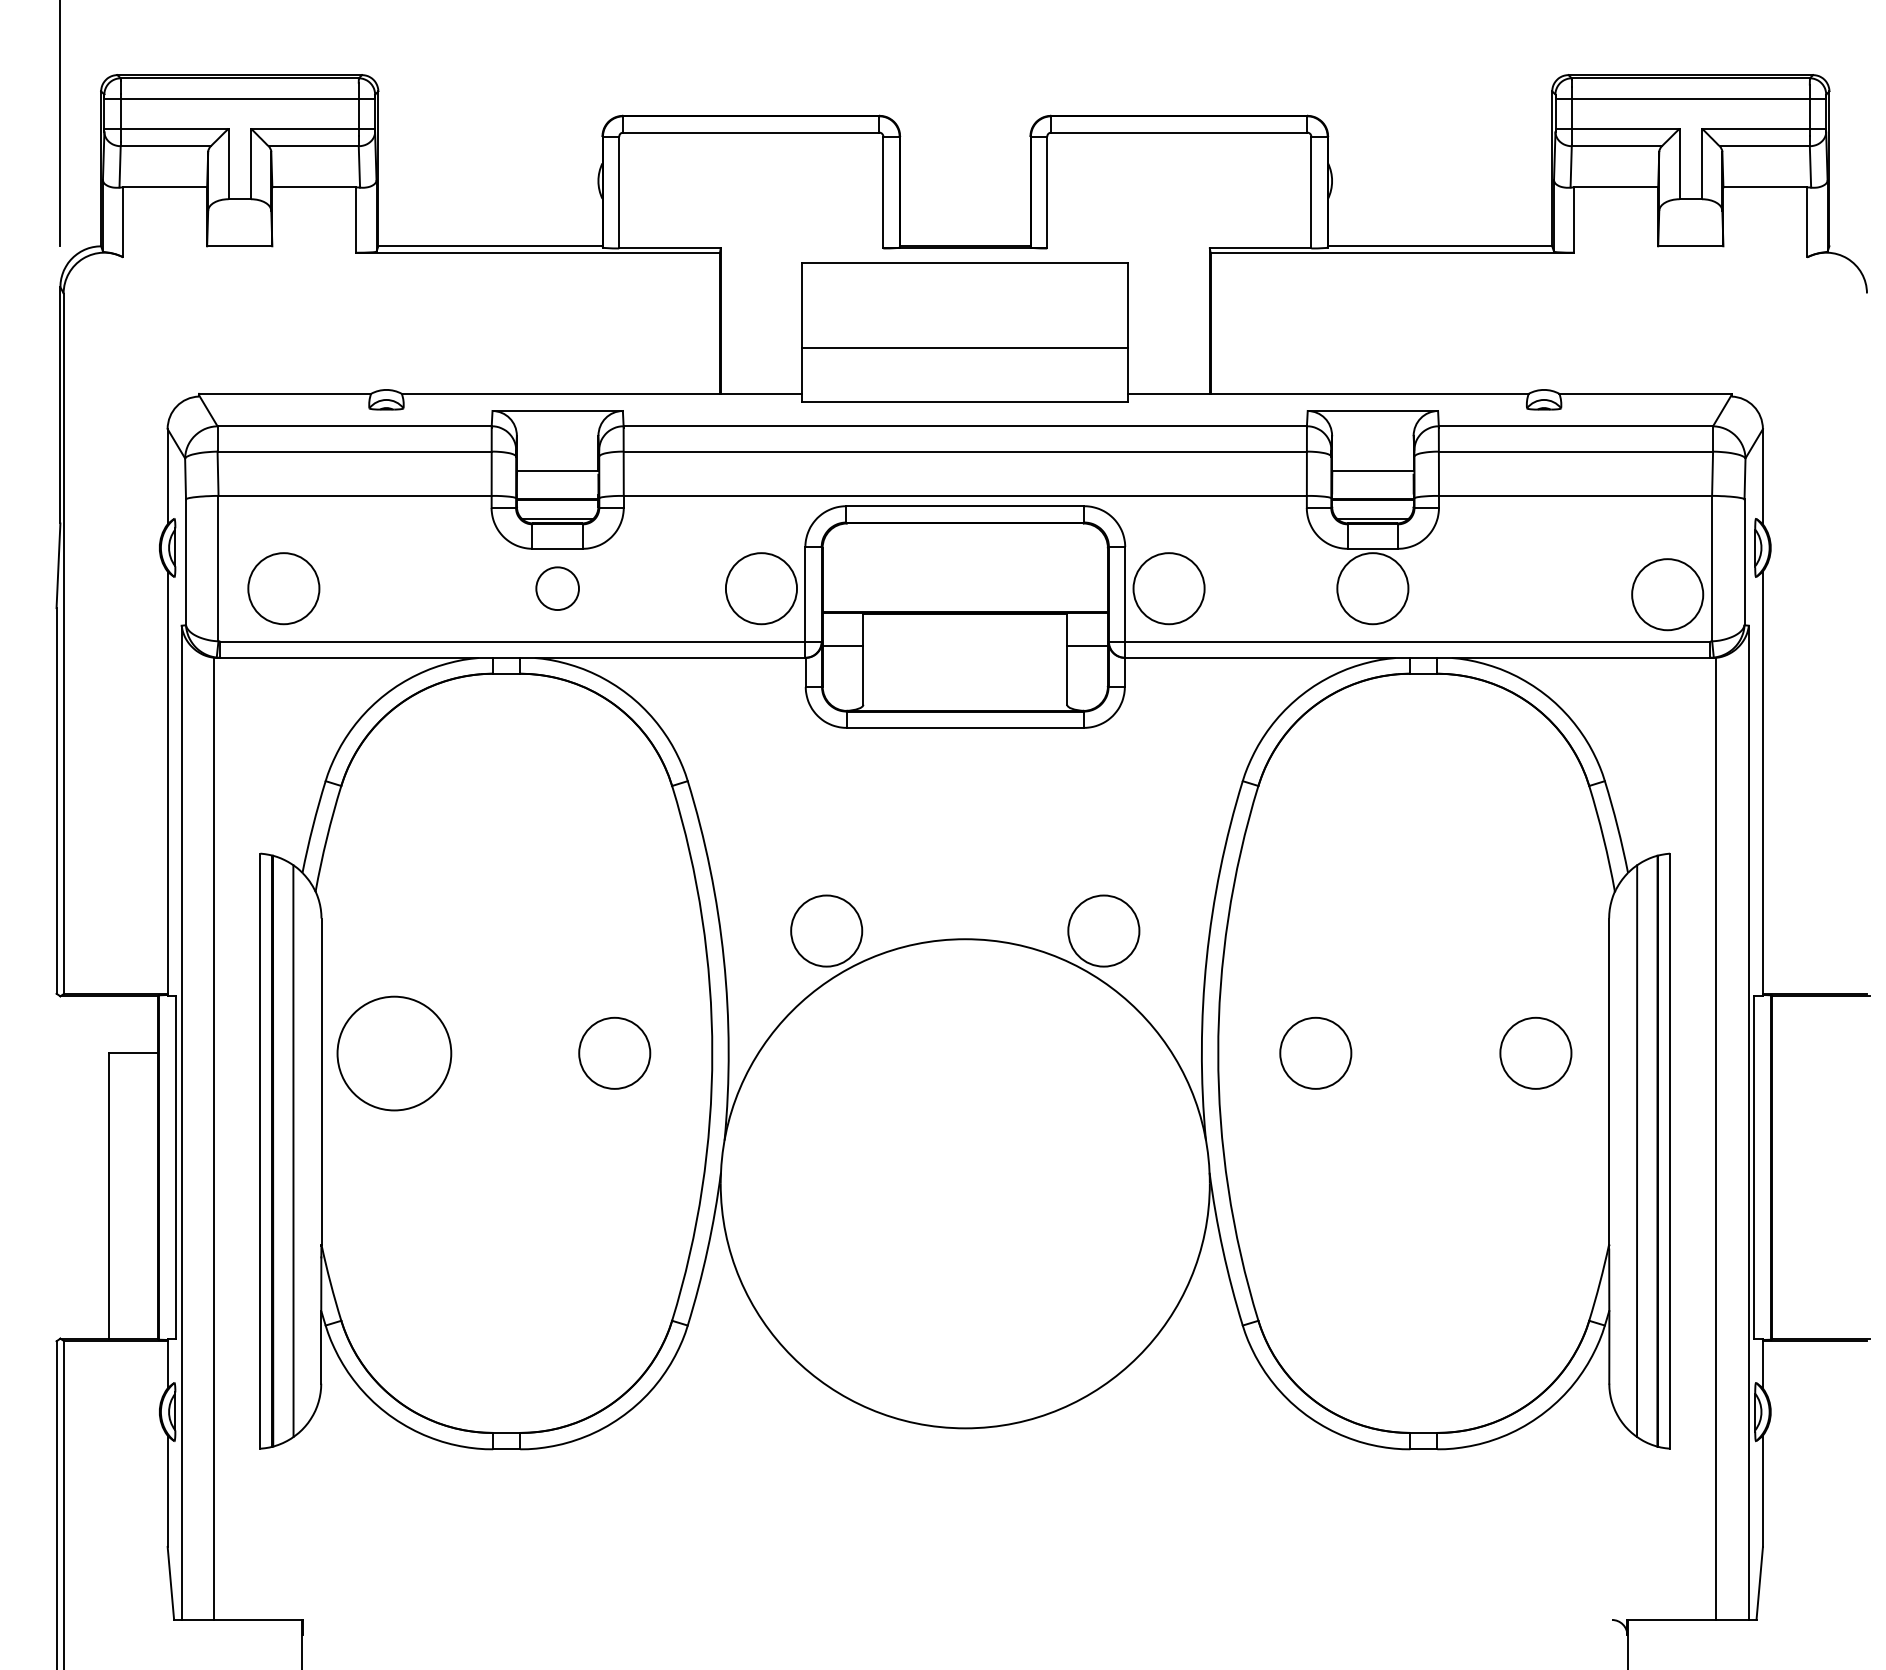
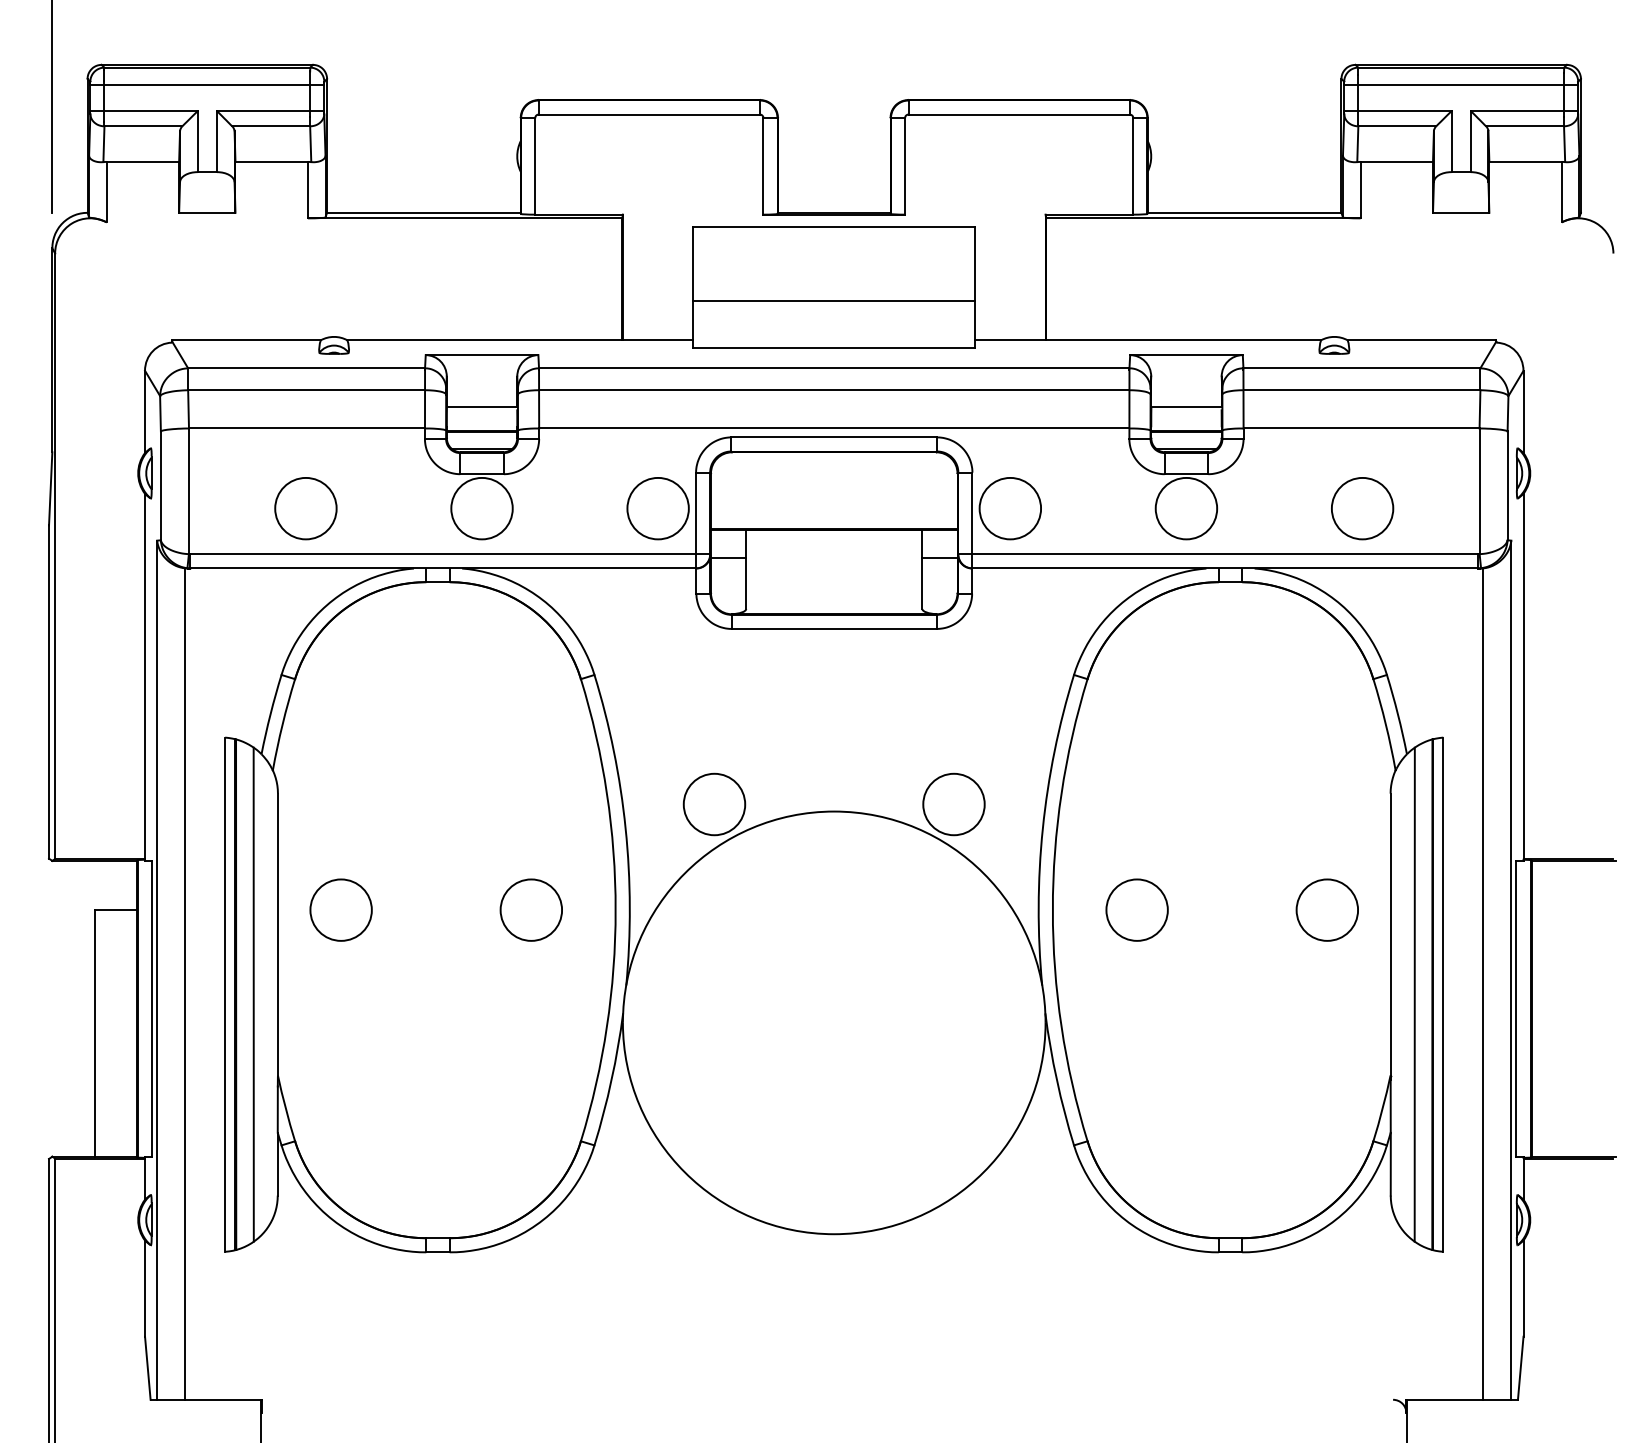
circle: (283, 588) -> (305, 508), moved
circle: (557, 588) -> (481, 508), size x1.67
circle: (1667, 594) -> (1362, 508), moved
circle: (394, 1052) -> (341, 909), size x0.62

